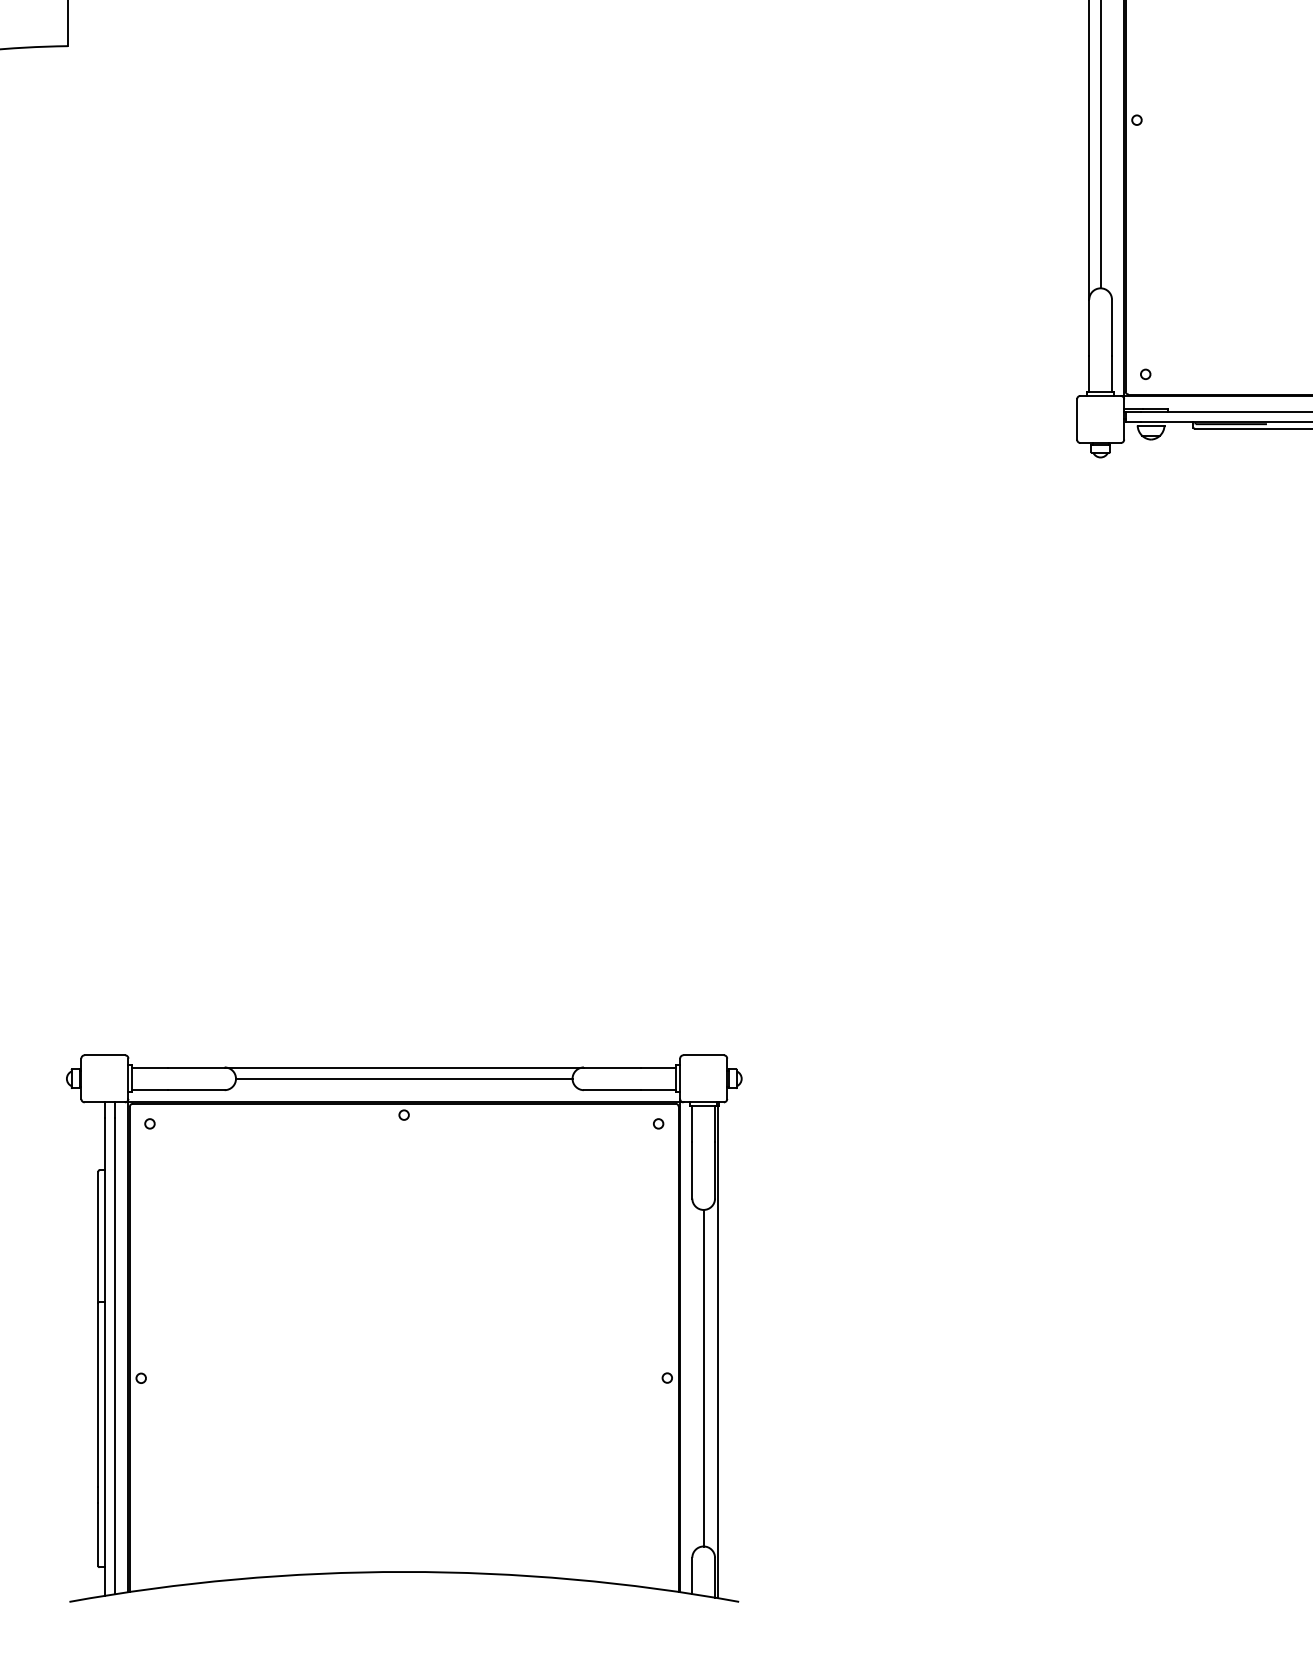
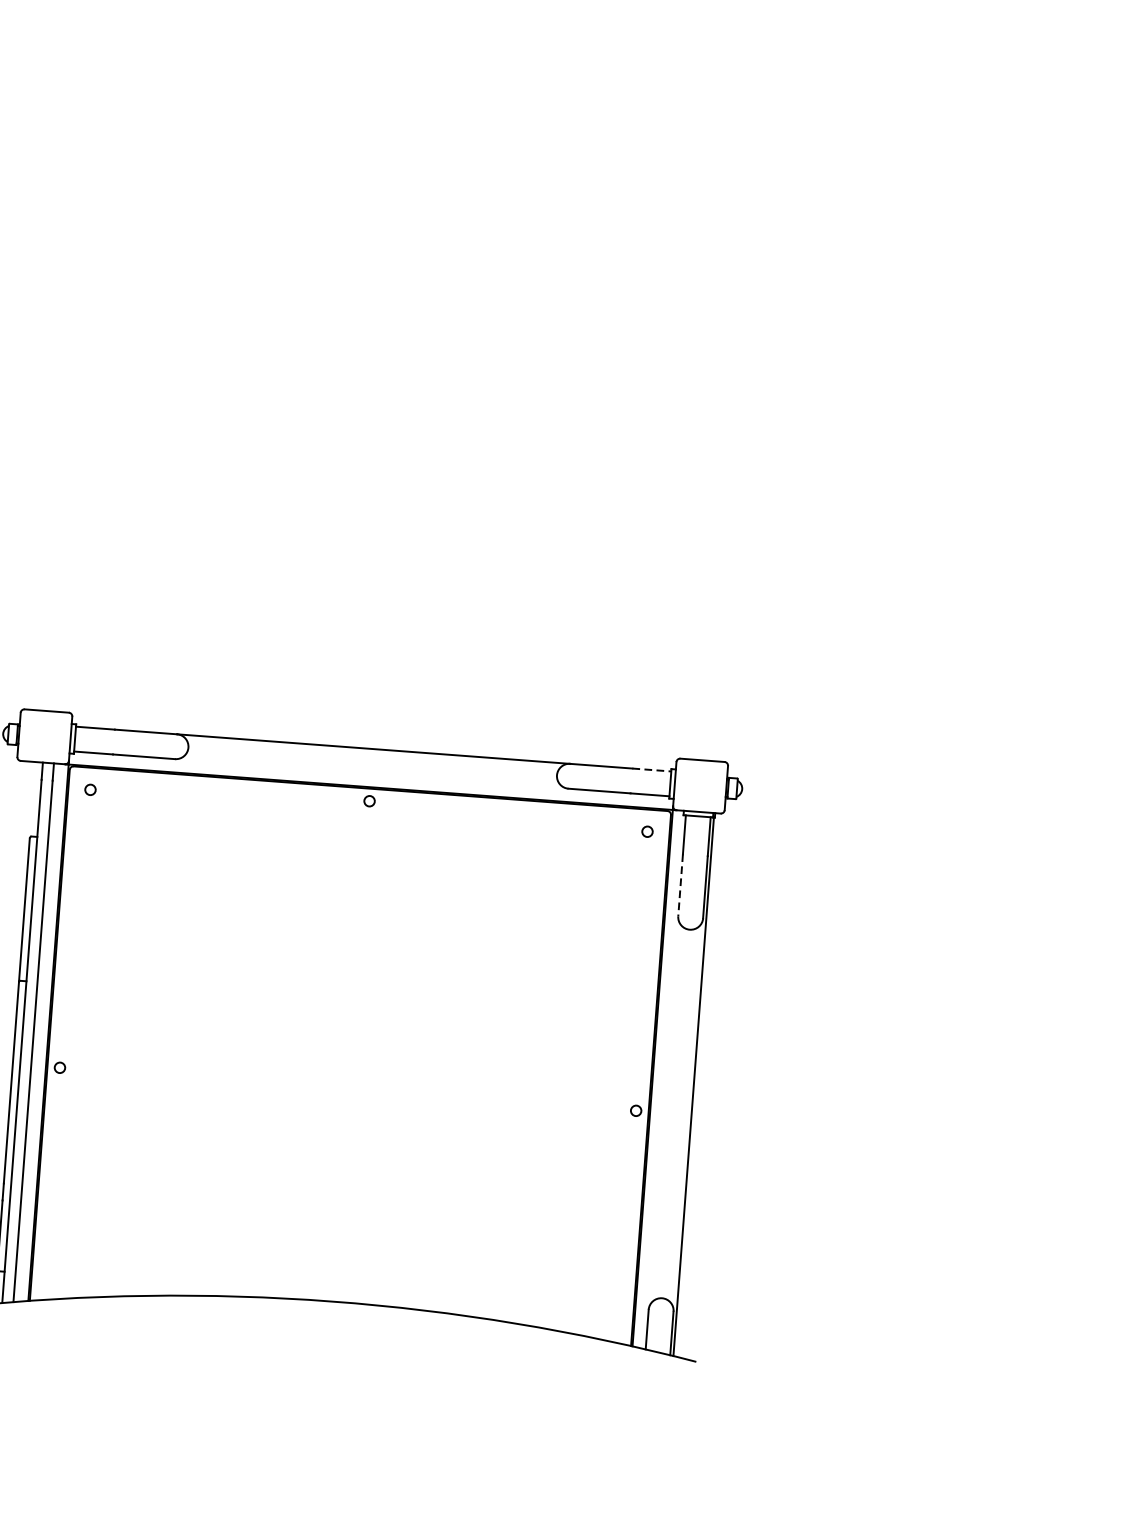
line: (658, 1067) -> (652, 770), solid -> dashed
line: (403, 1078) -> (371, 761), removed
line: (692, 1170) -> (680, 885), solid -> dashed
line: (703, 1377) -> (675, 1113), removed

